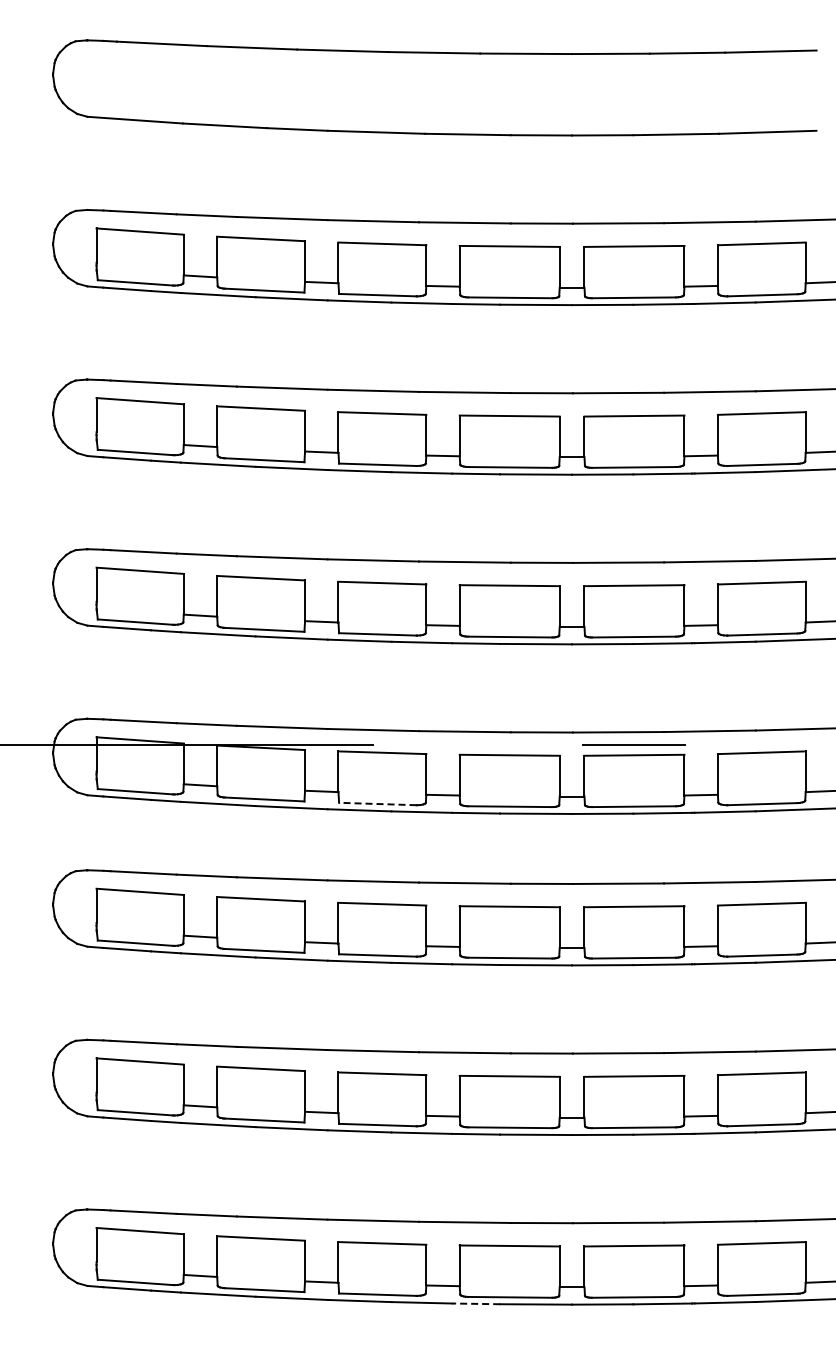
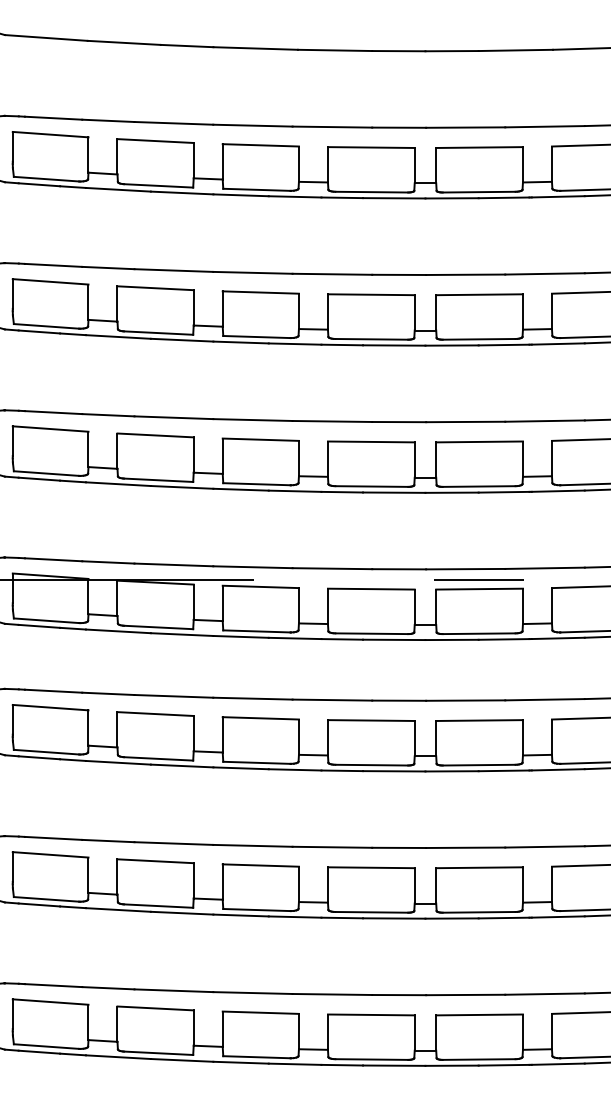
line: (377, 804) -> (256, 631), dashed -> solid
line: (476, 1303) -> (342, 1064), dashed -> solid

